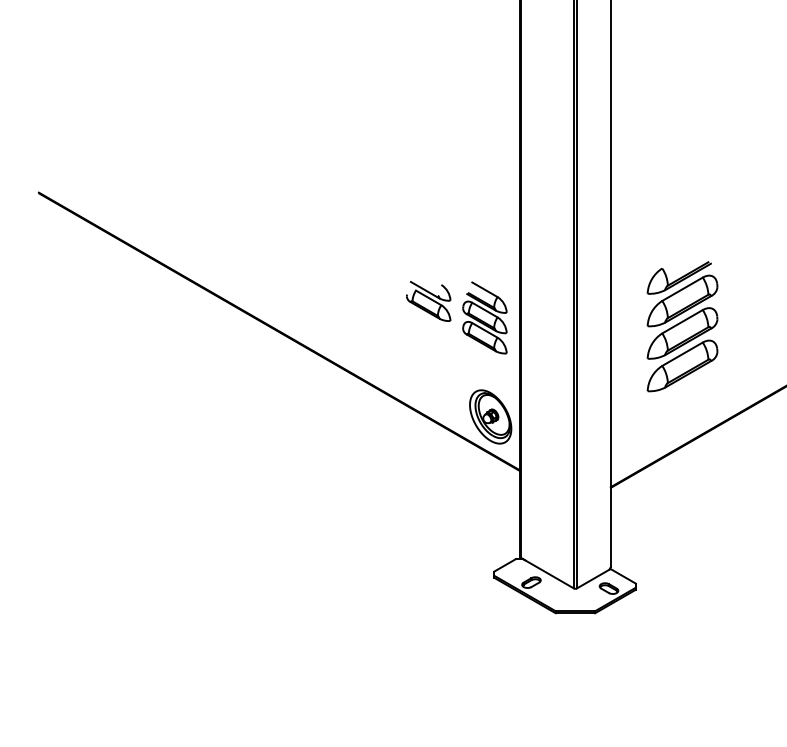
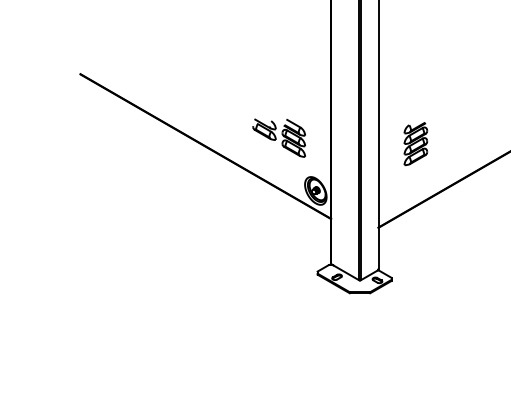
part: (455, 316) -> (278, 137), moved
part: (681, 327) -> (415, 144), size x0.62

